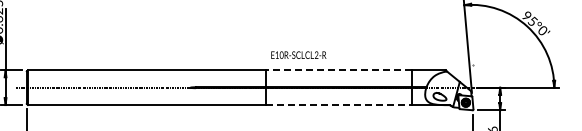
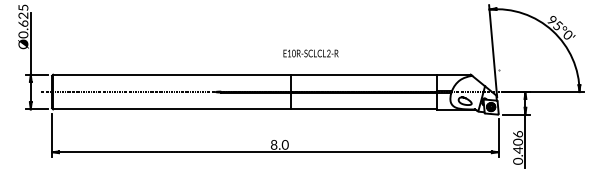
text: (298, 55) -> (310, 53), moved
line: (338, 70) -> (363, 74), dashed -> solid
line: (339, 105) -> (364, 109), dashed -> solid

